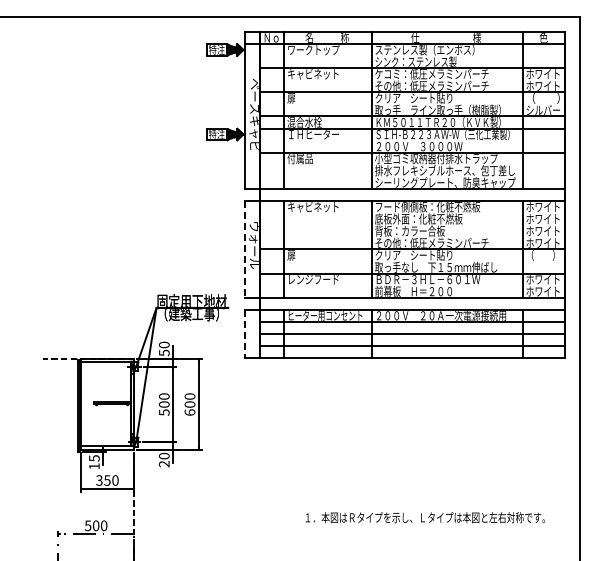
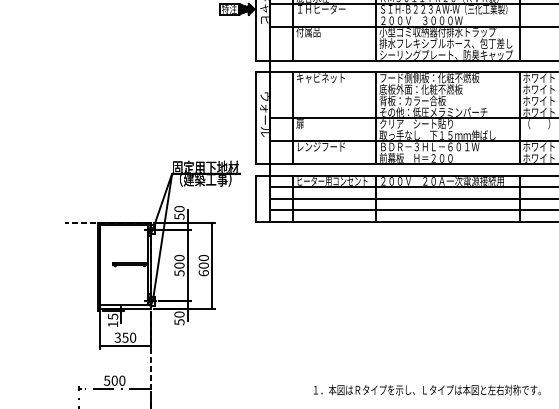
line: (244, 249) -> (255, 118), dashed -> solid
line: (244, 334) -> (255, 199), dashed -> solid
text: (163, 464) -> (178, 322), 20 -> 50
text: (424, 517) -> (426, 389), moved

